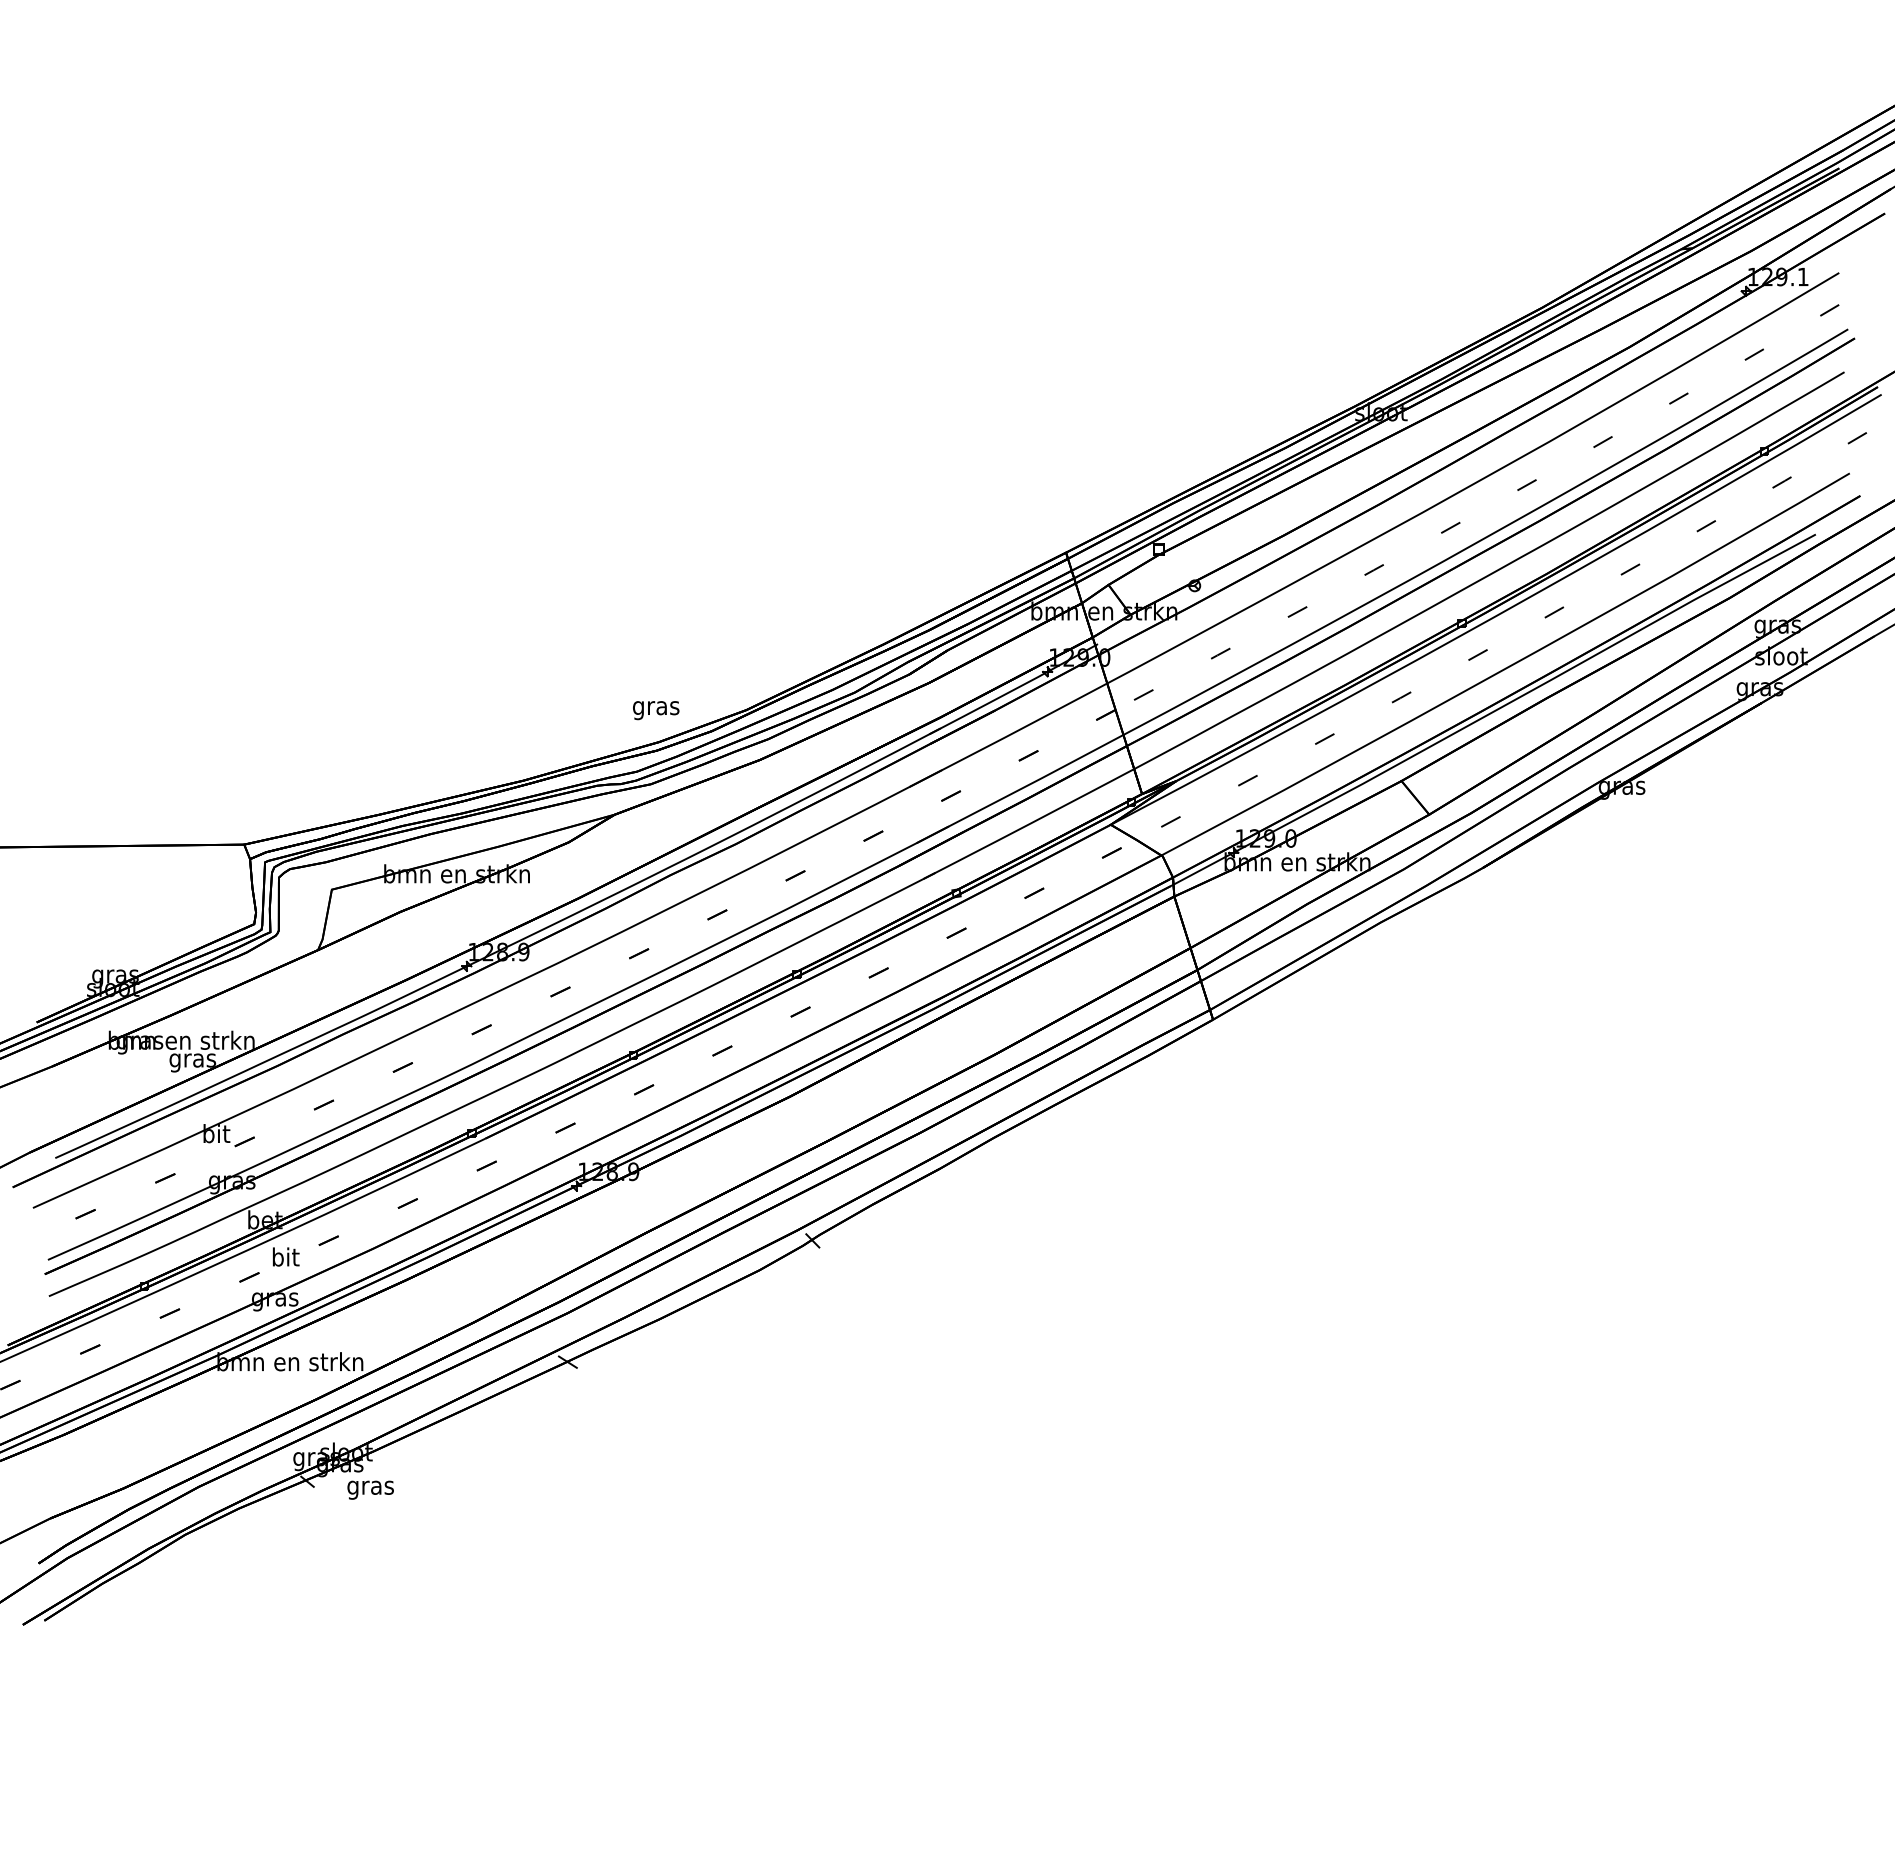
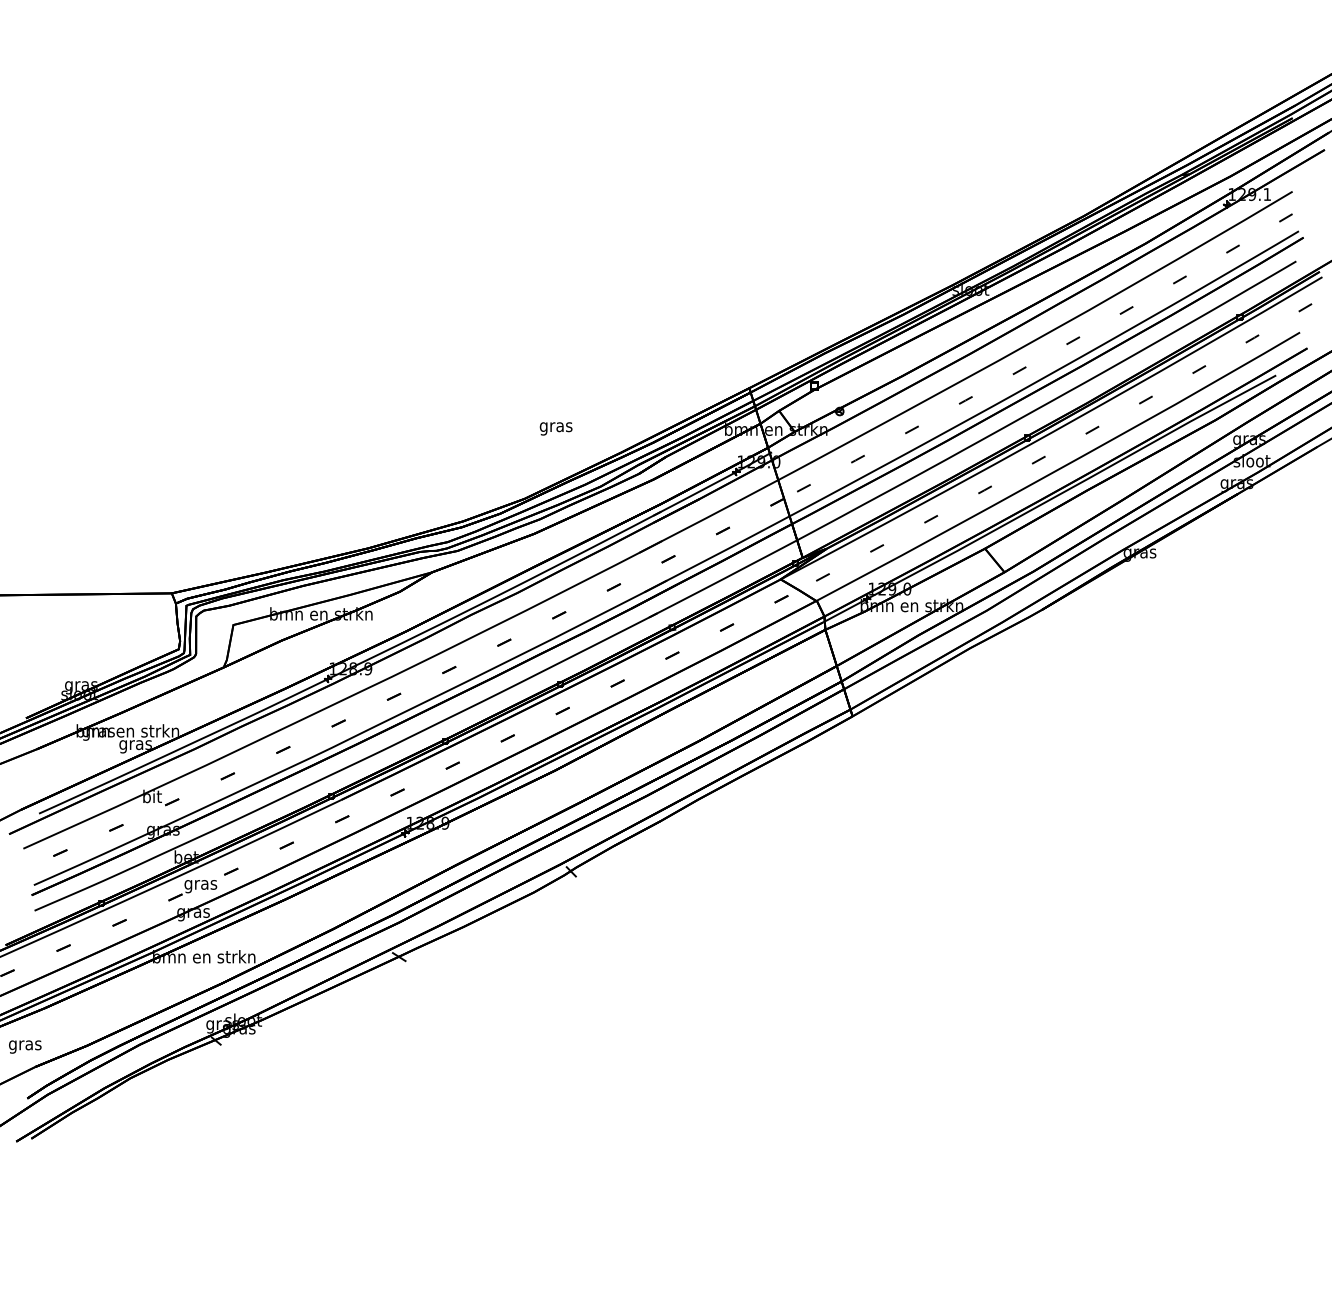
text: (656, 710) -> (556, 428), moved
text: (285, 1259) -> (200, 884), bit -> gras
text: (370, 1489) -> (25, 1046), moved

